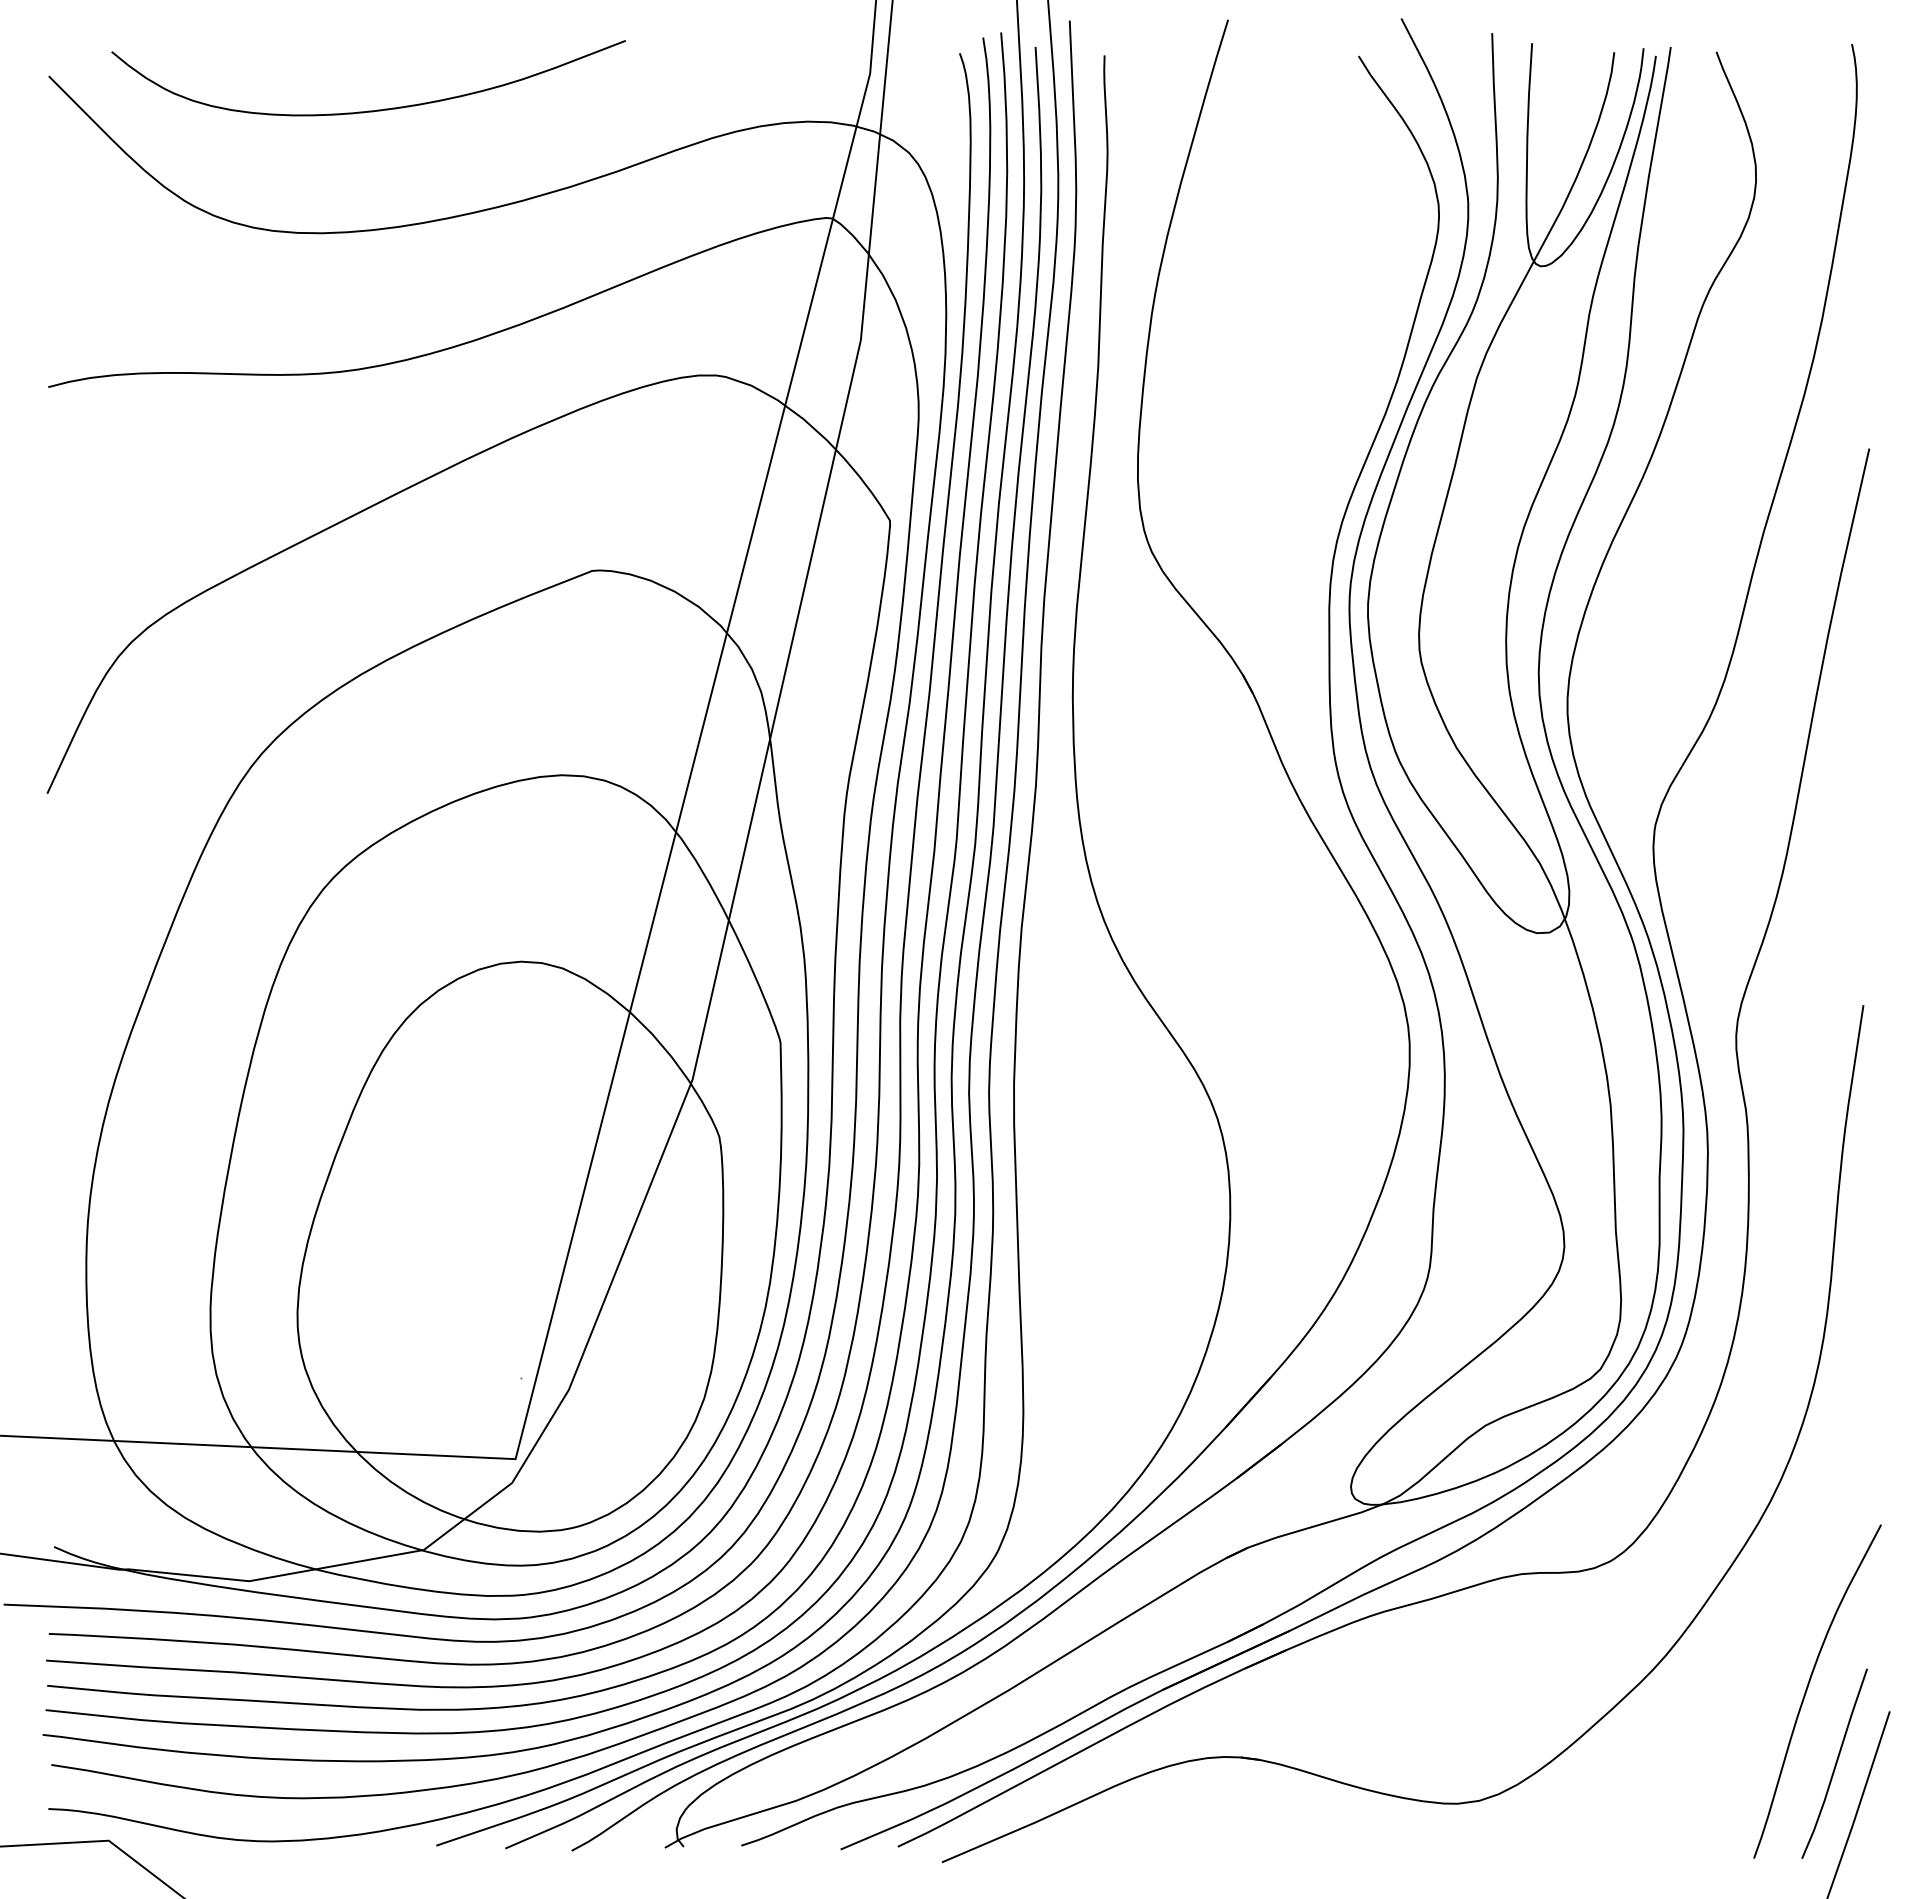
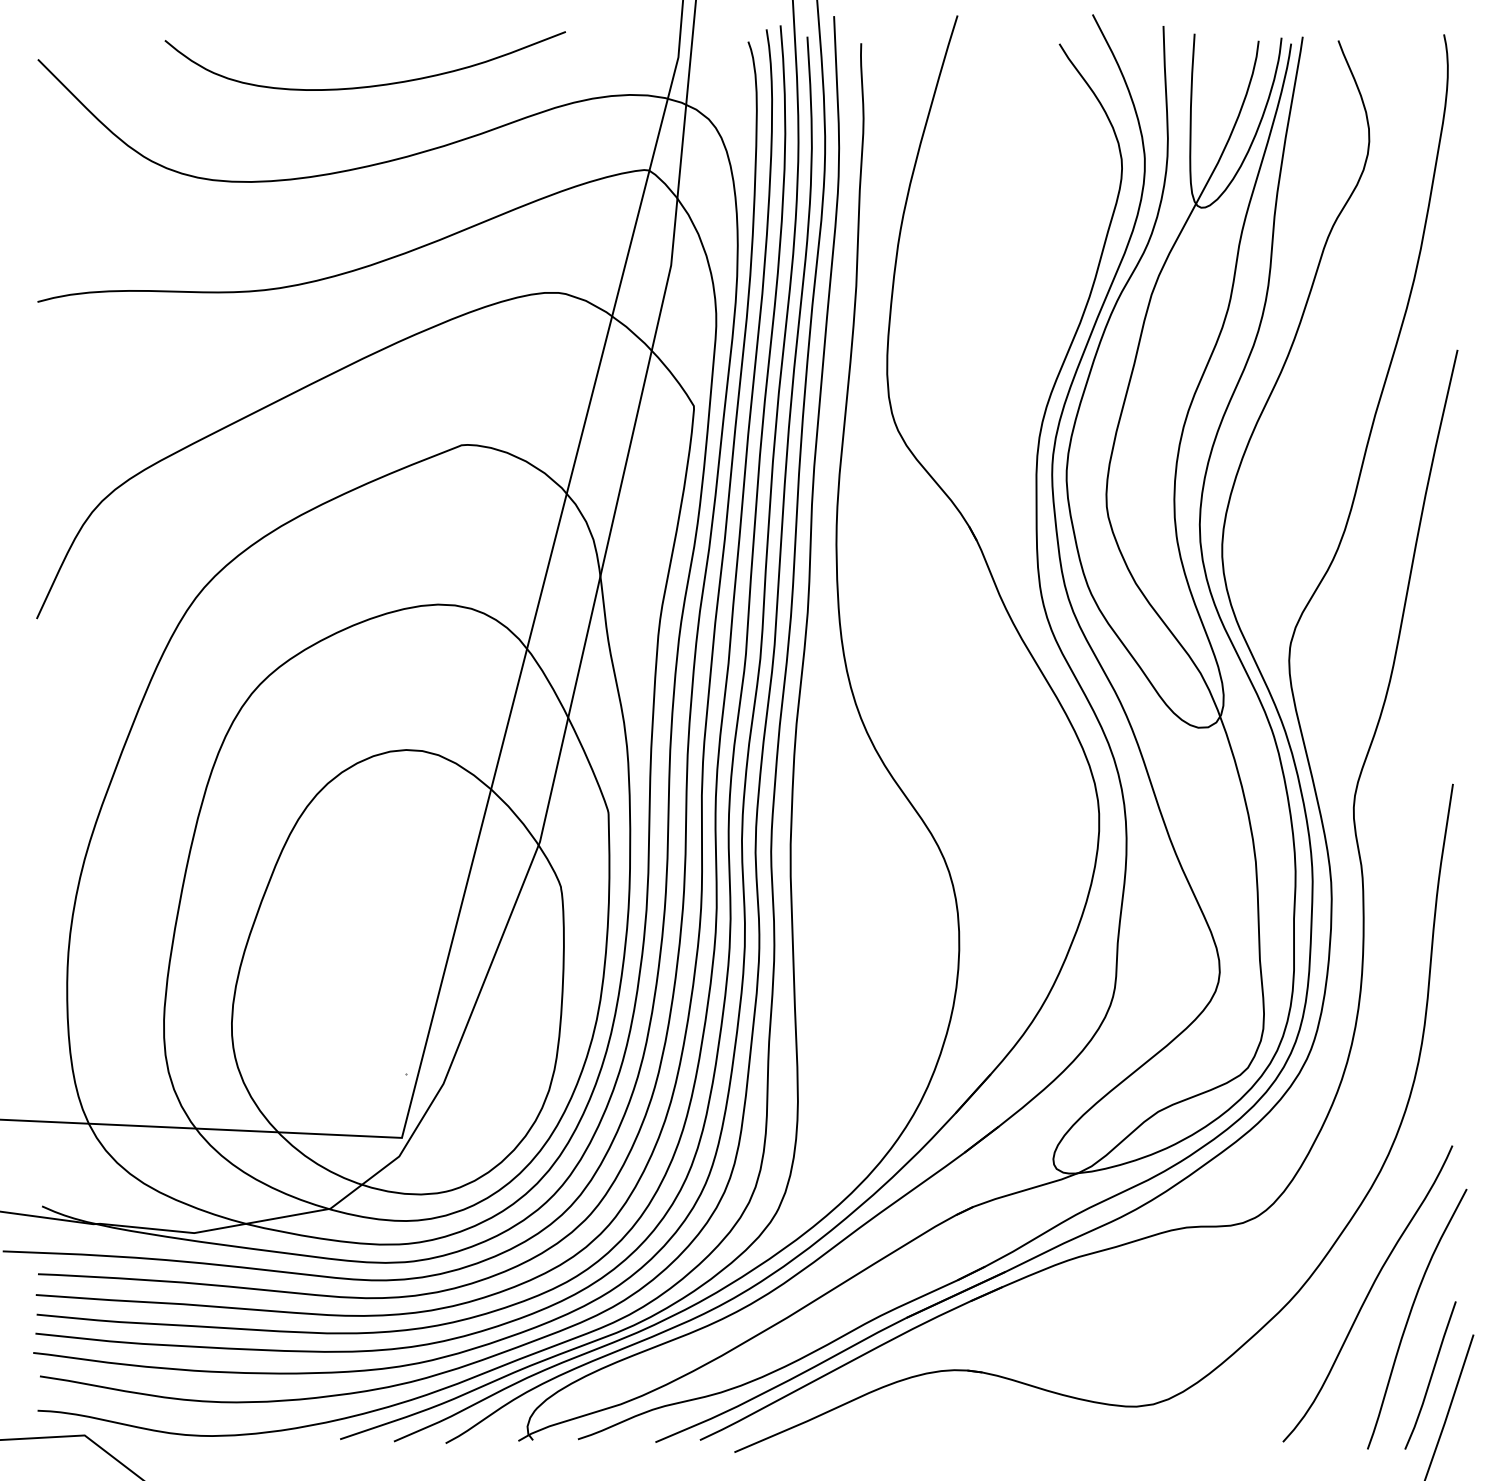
curve: (368, 110) -> (365, 86), moved
curve: (1754, 1658) -> (1368, 1293), added

